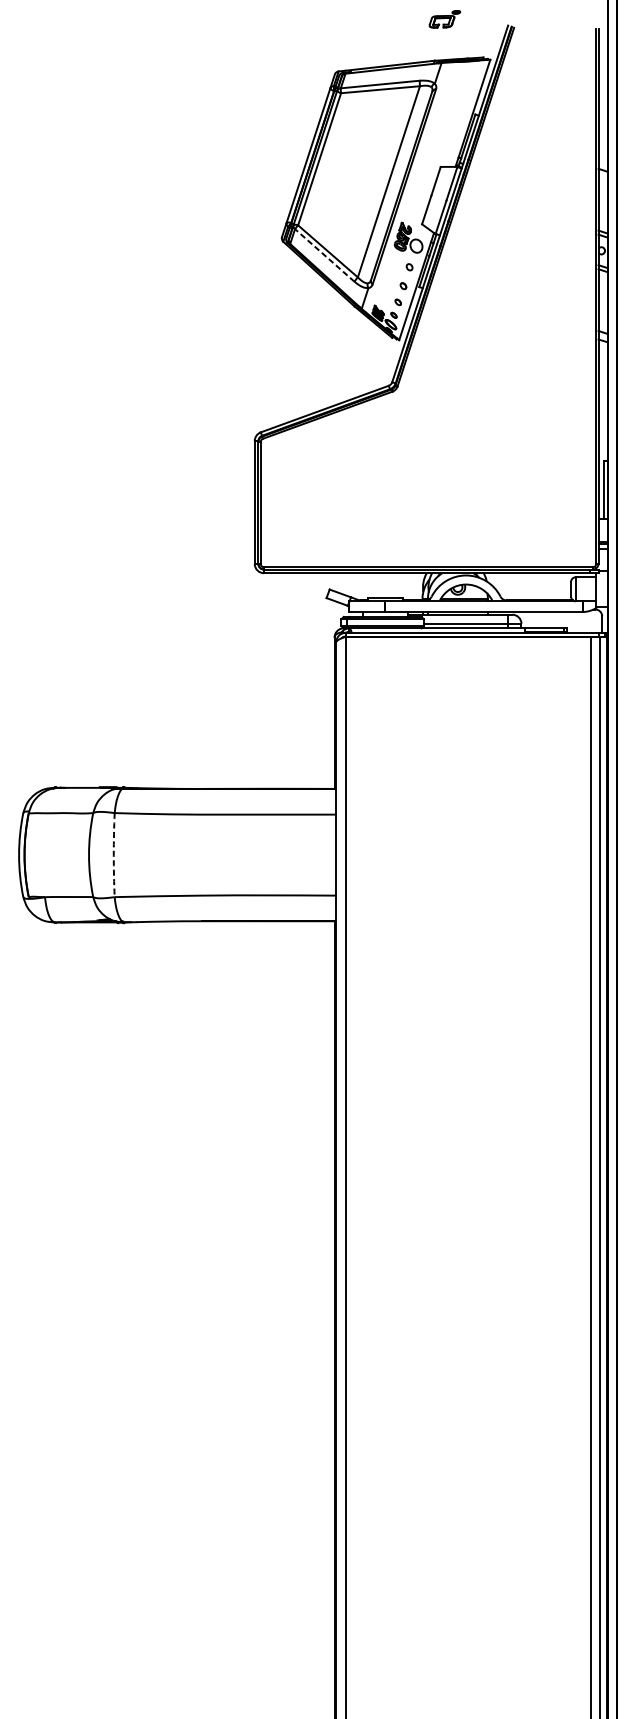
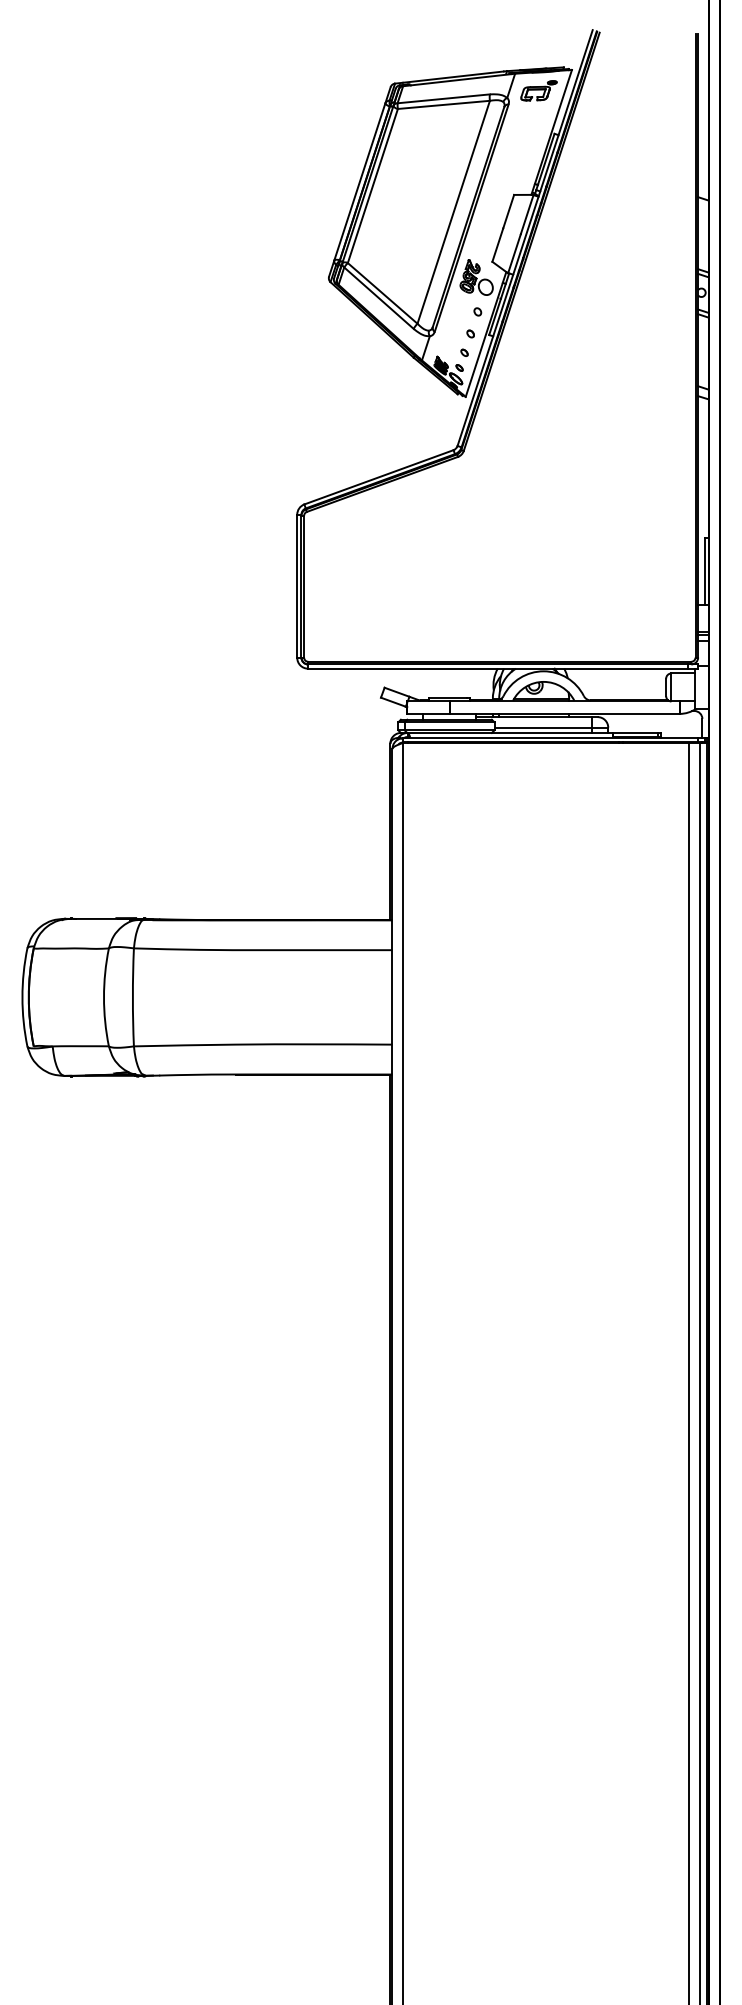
part: (444, 19) -> (538, 90), moved
line: (324, 254) -> (378, 297), dashed -> solid
arc: (113, 855) -> (132, 997), dashed -> solid

